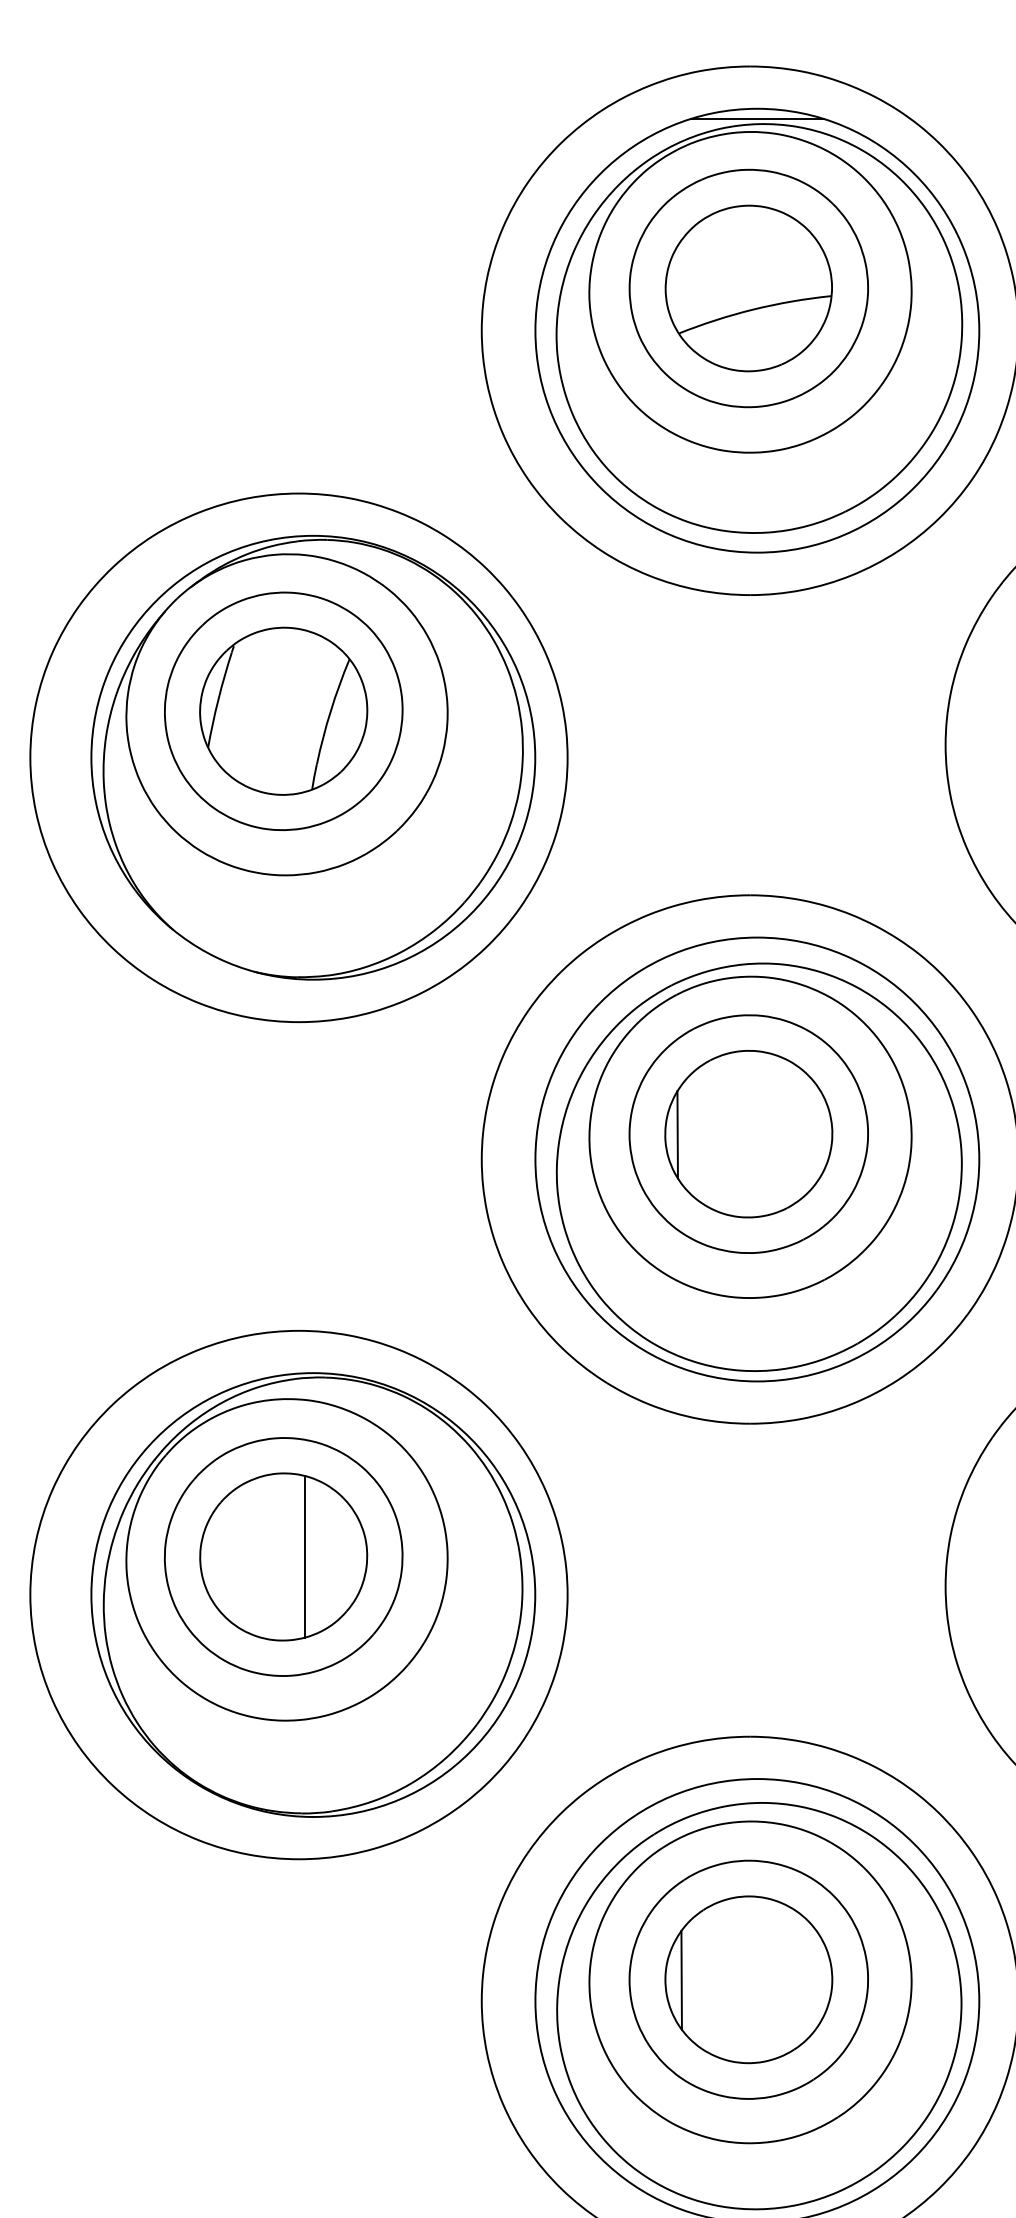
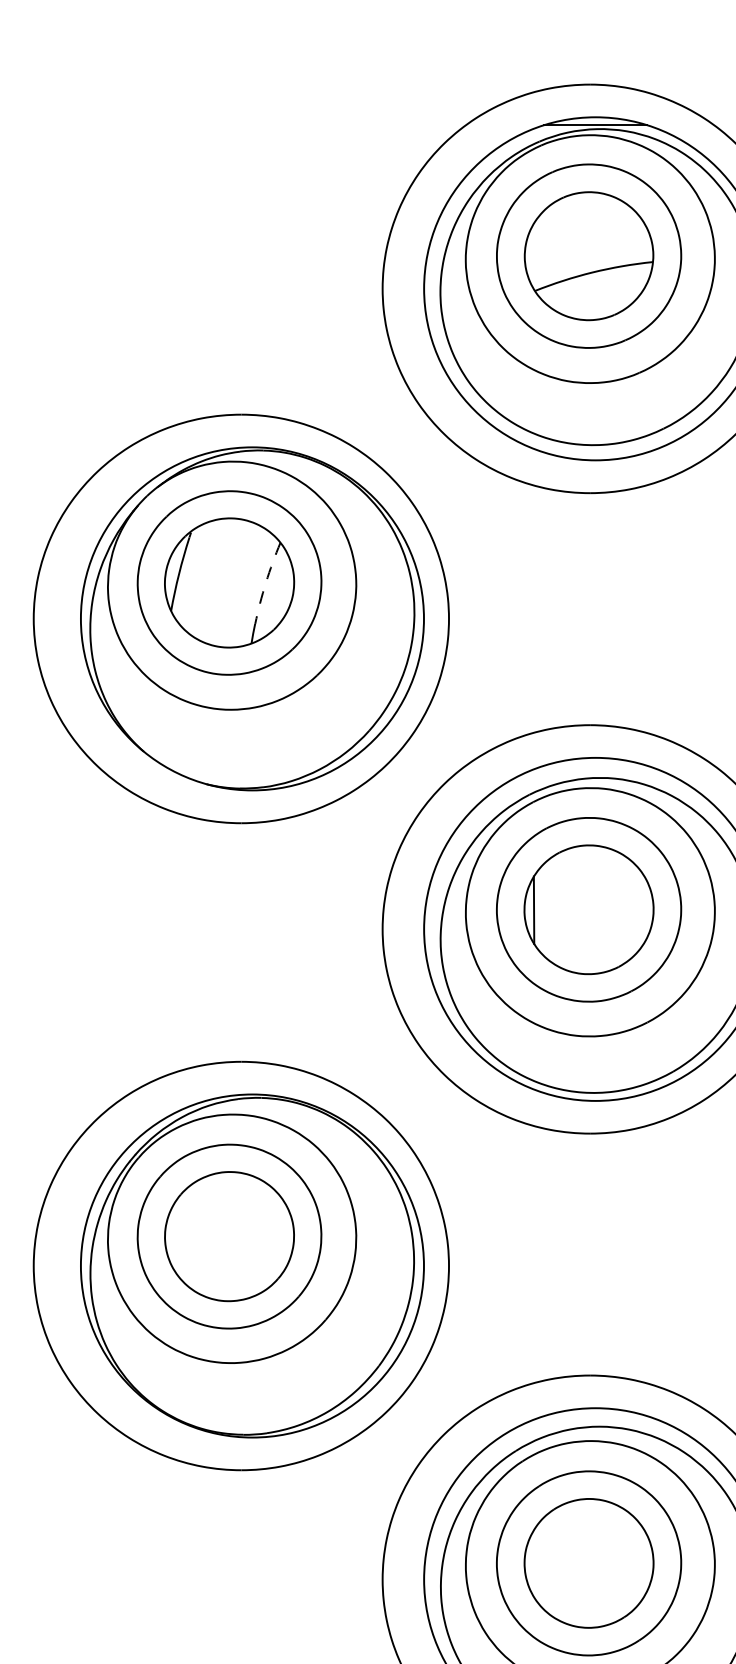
arc: (330, 711) -> (265, 583), solid -> dashed
line: (304, 1556) -> (245, 1236), removed
line: (681, 1979) -> (537, 1563), removed

